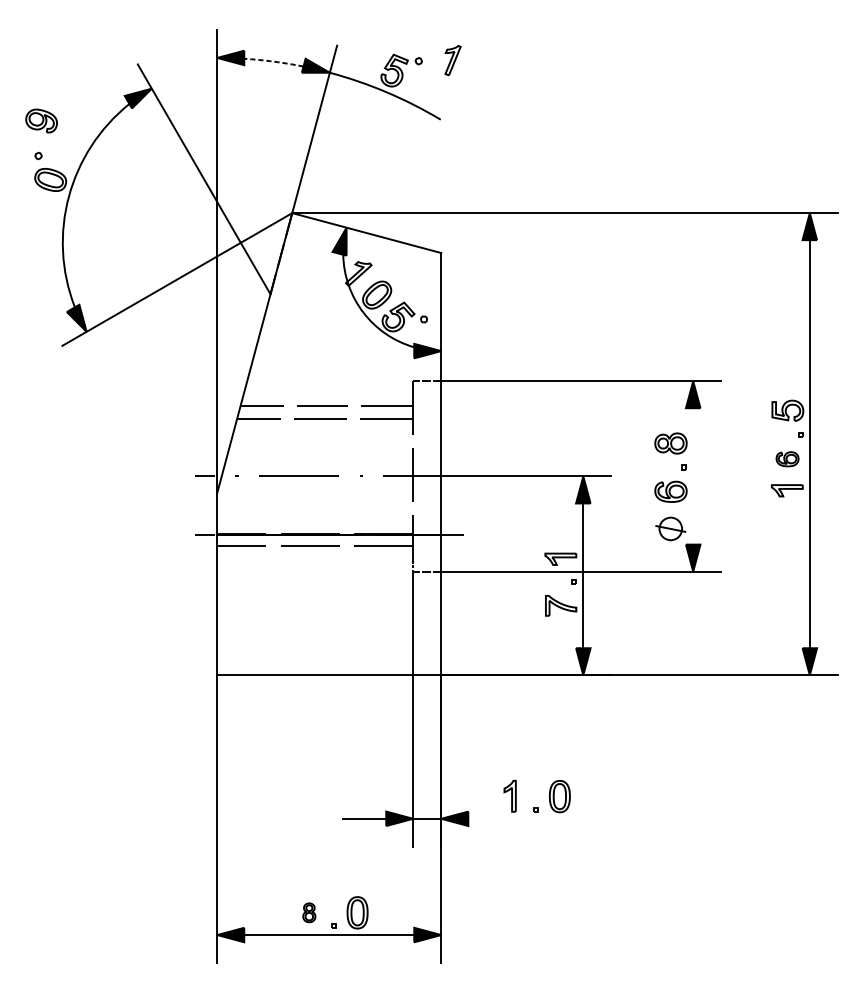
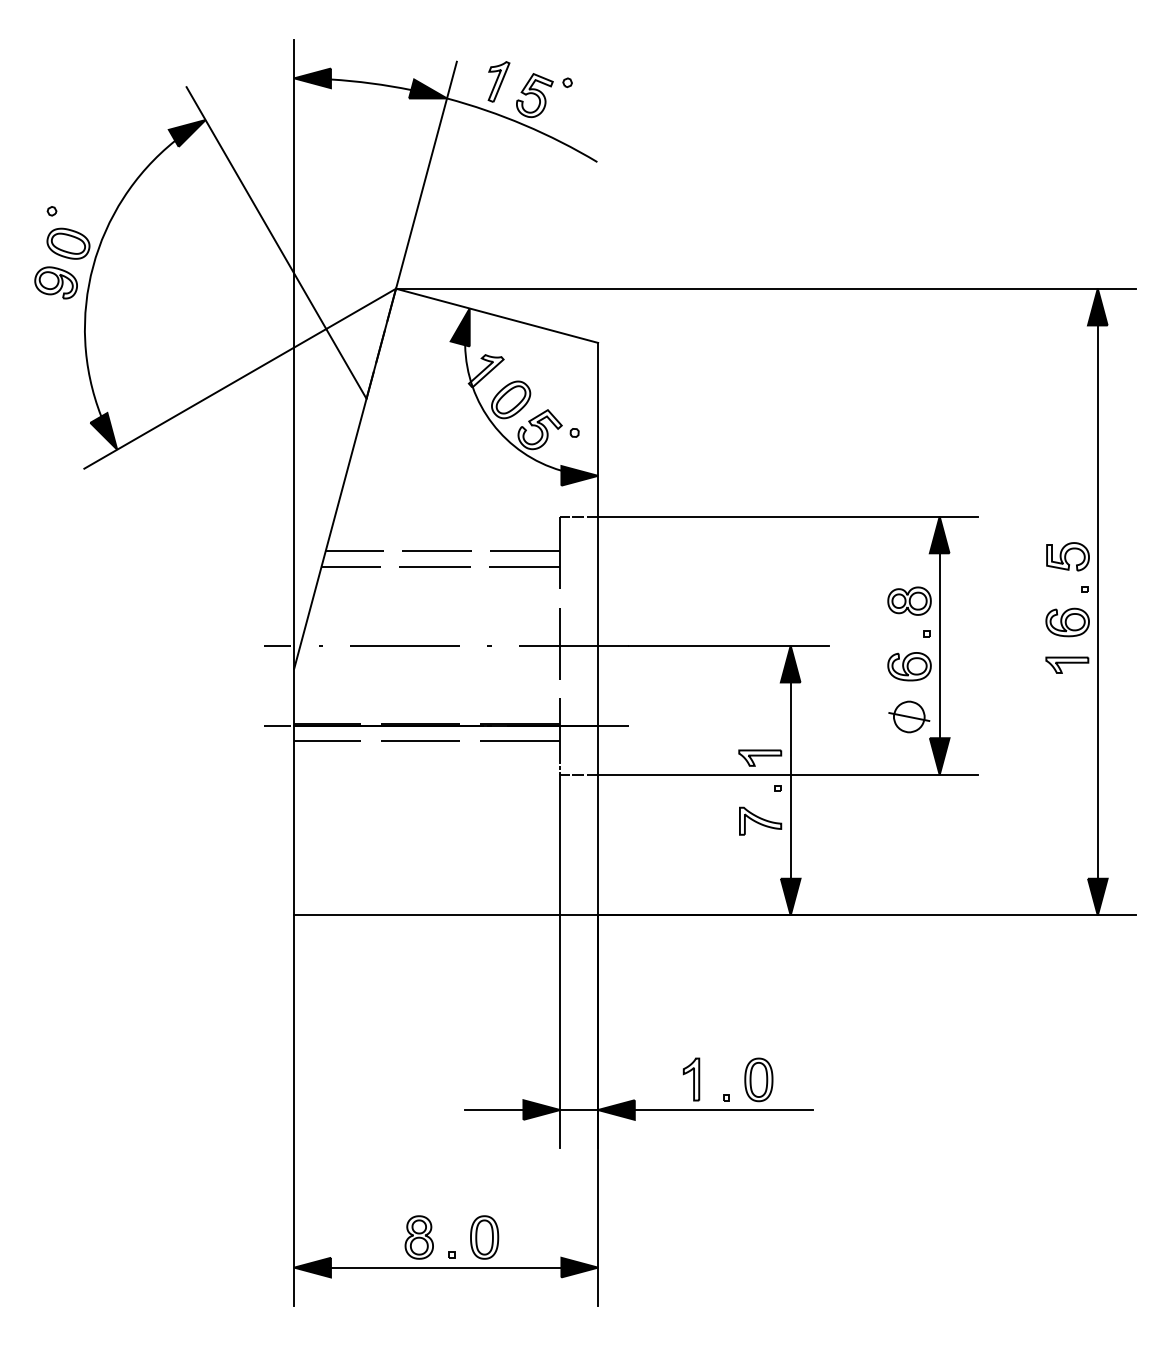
part: (452, 60) -> (498, 81), moved
arc: (274, 61) -> (371, 83), dashed -> solid
part: (41, 120) -> (55, 282), moved
part: (787, 459) -> (1067, 622), size x1.43
line: (693, 476) -> (939, 645), added
line: (533, 819) -> (723, 1110), added
part: (308, 912) -> (418, 1237), size x1.67

